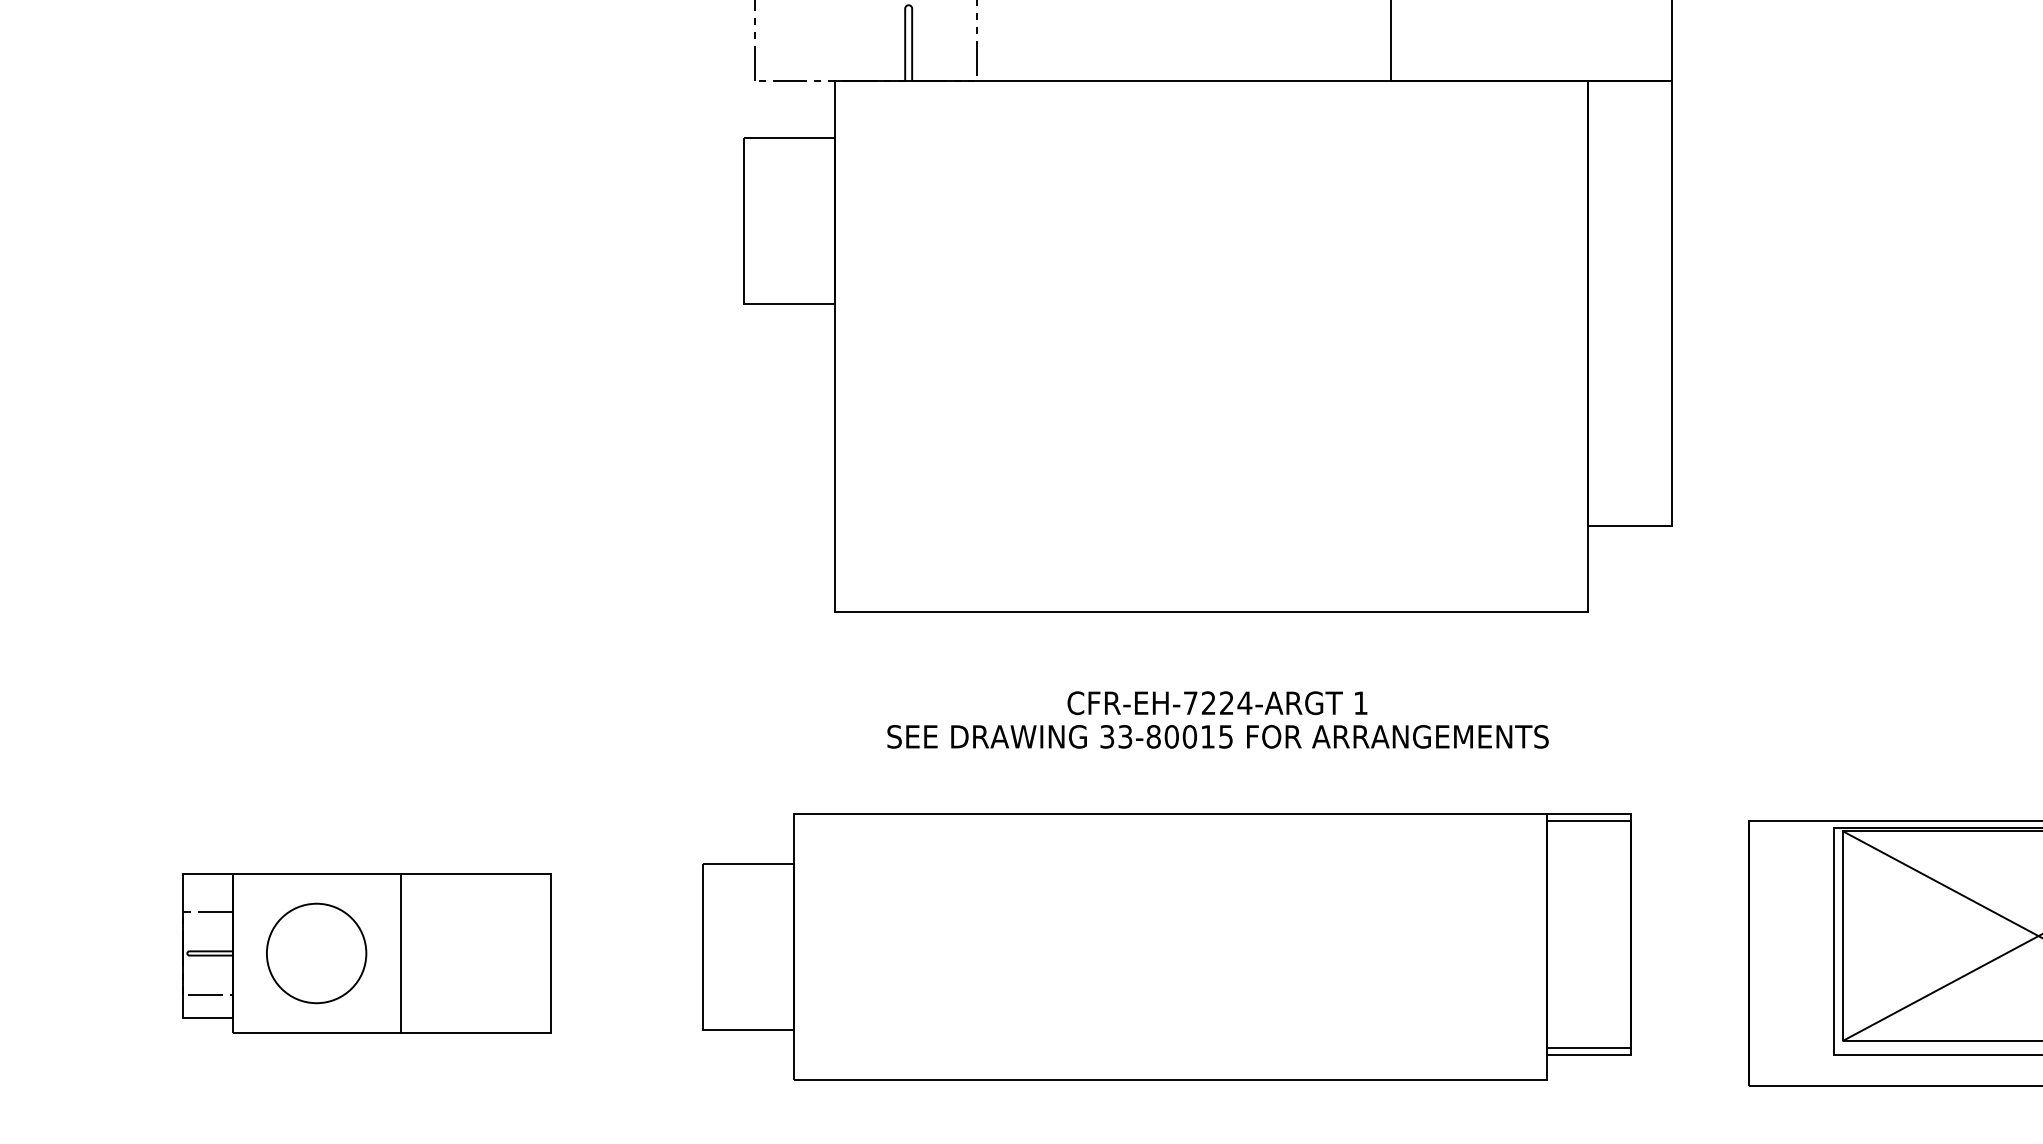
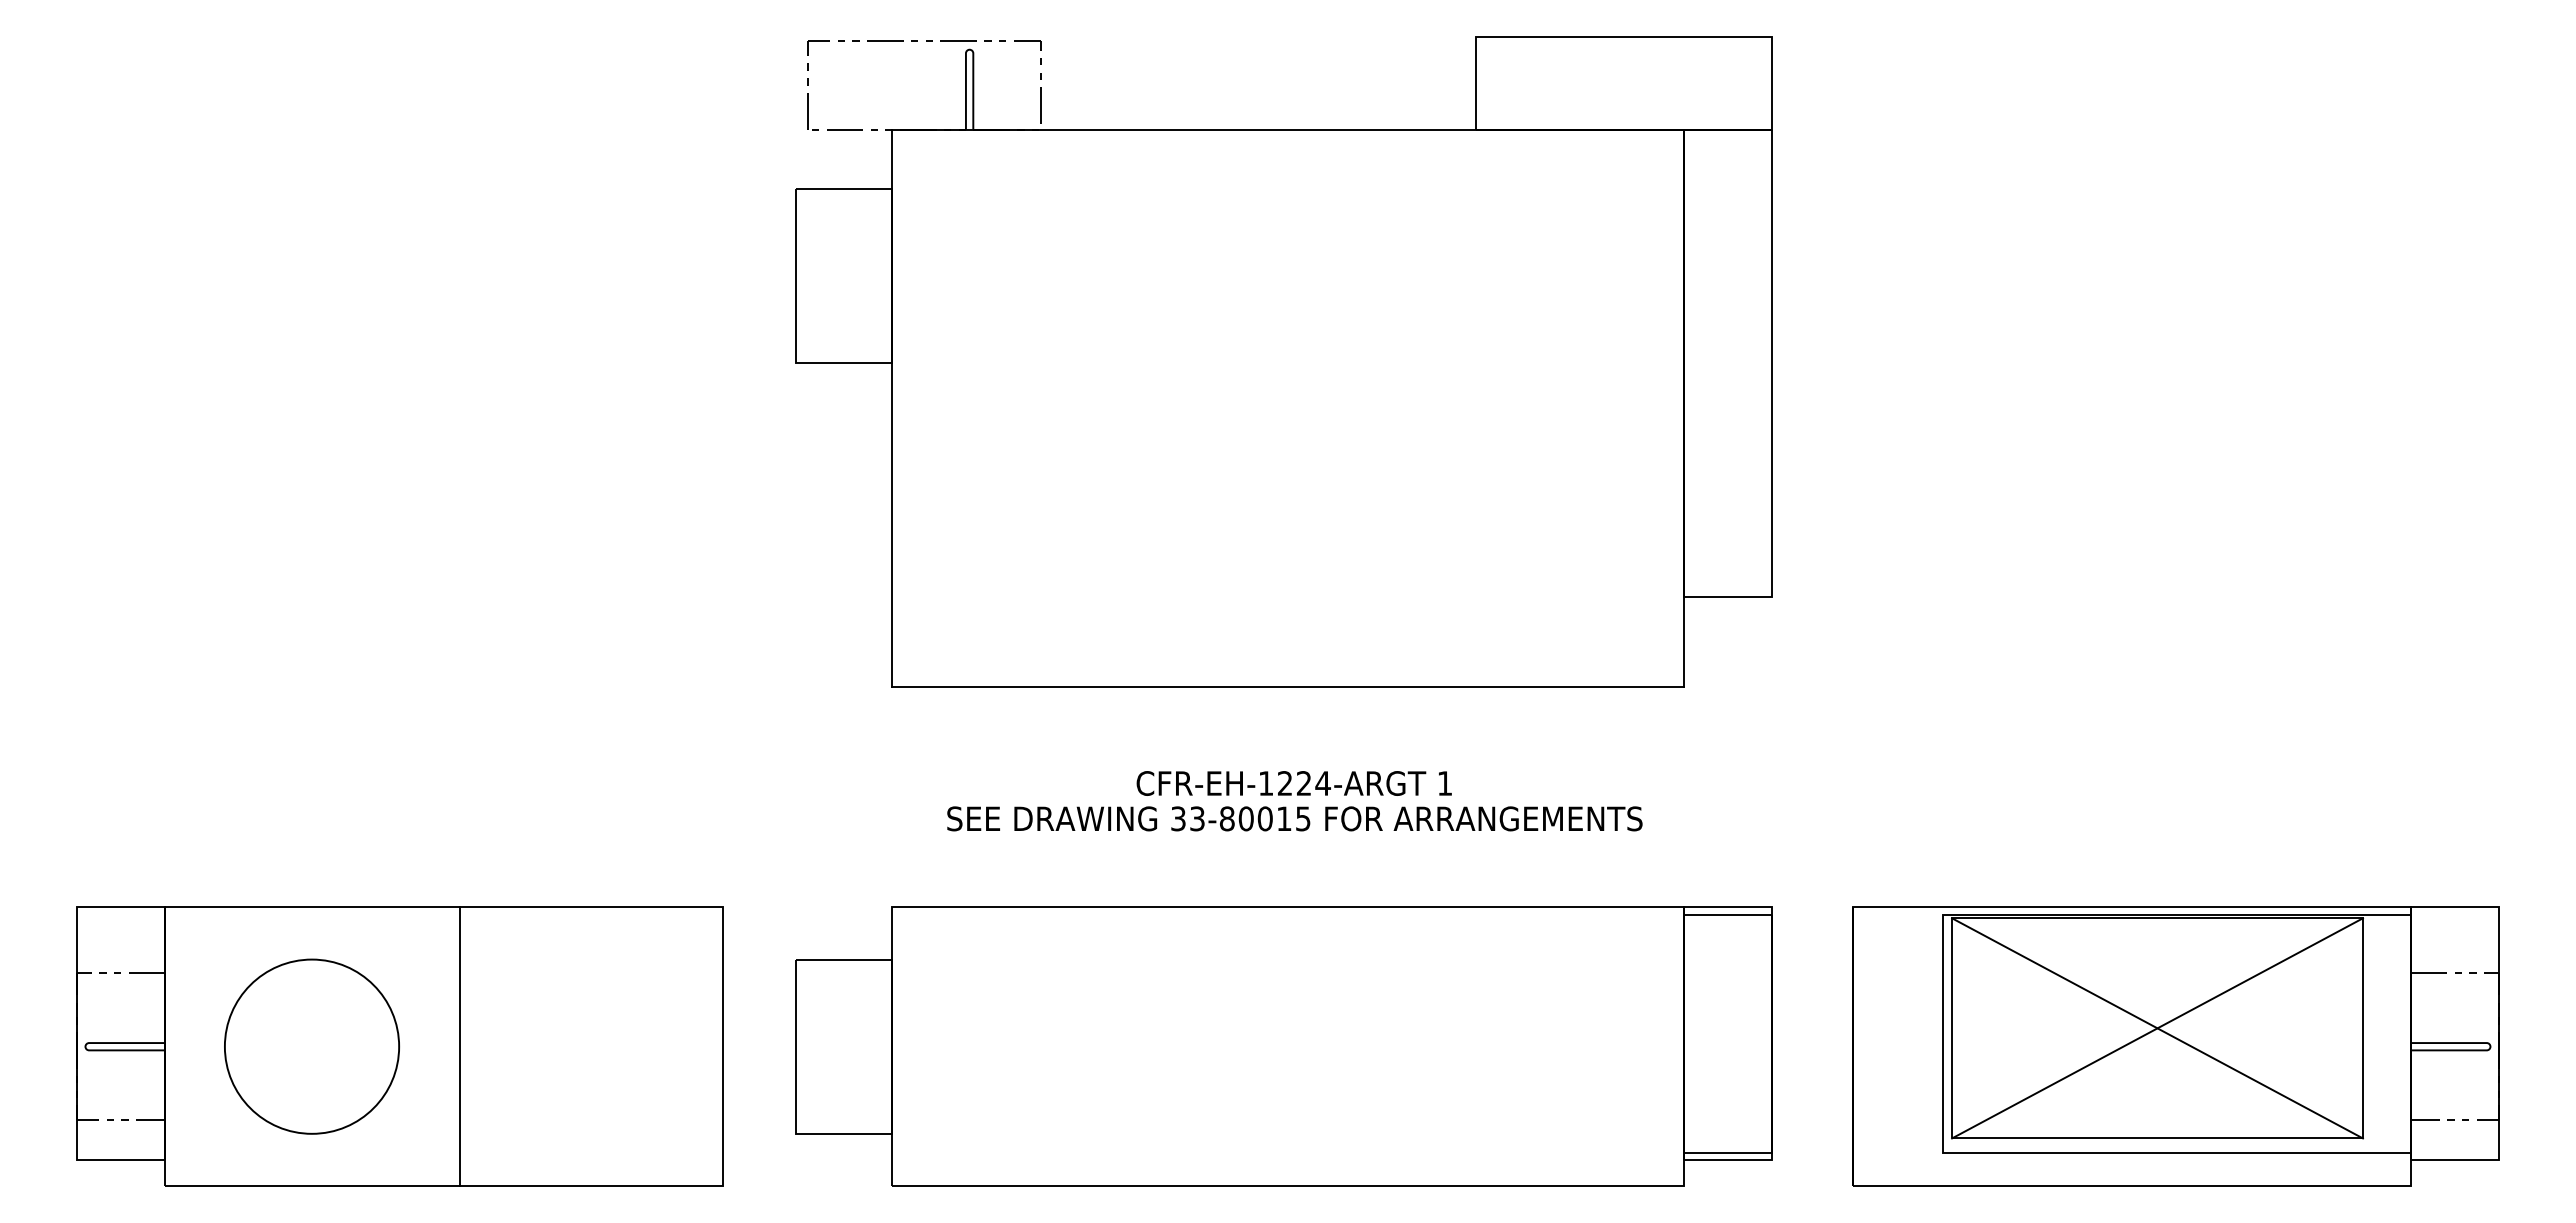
text: (1191, 703) -> (1266, 783), CFR-EH-7224-ARGT -> CFR-EH-1224-ARGT
part: (1166, 946) -> (1283, 1046), moved
part: (366, 953) -> (399, 1046), size x1.67

